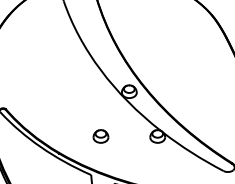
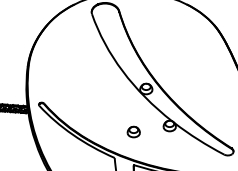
part: (100, 135) -> (133, 131), moved

